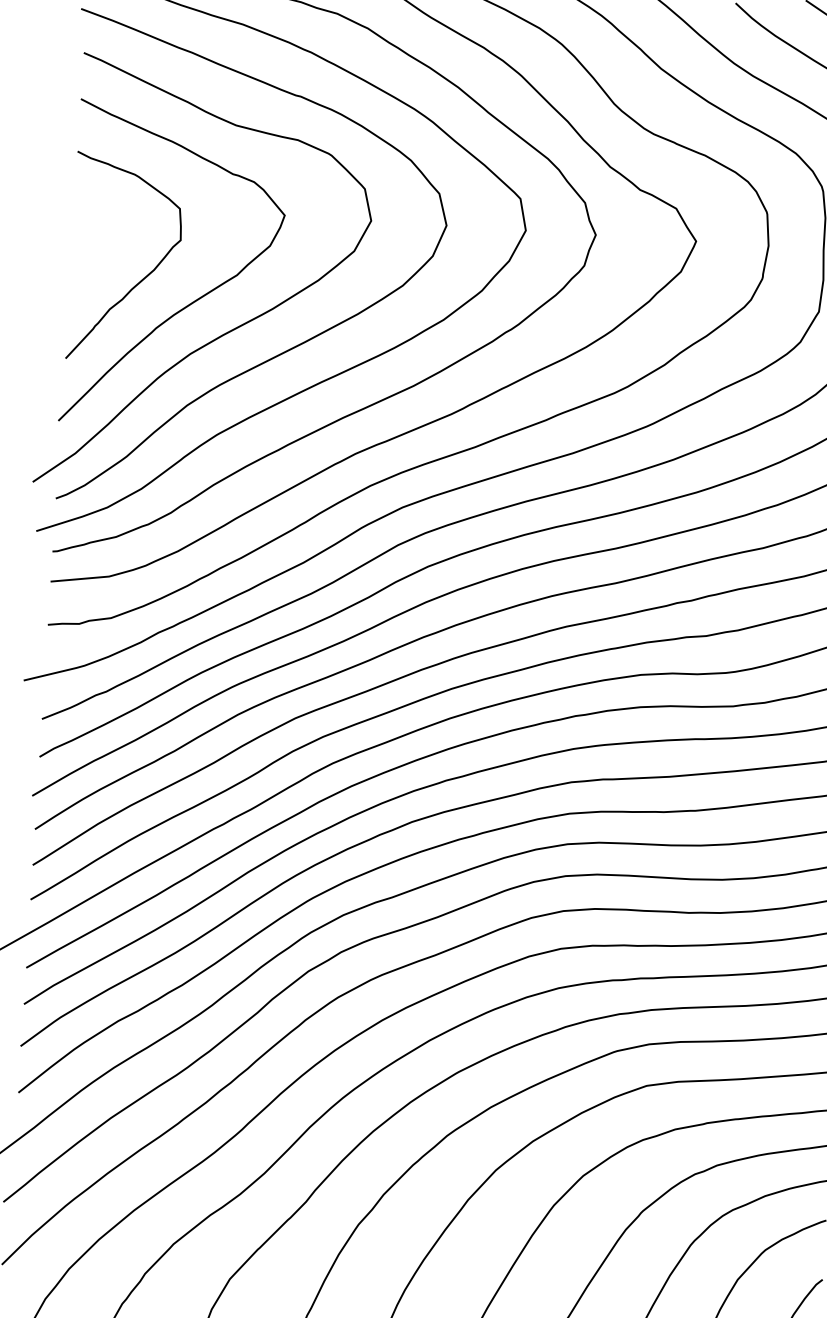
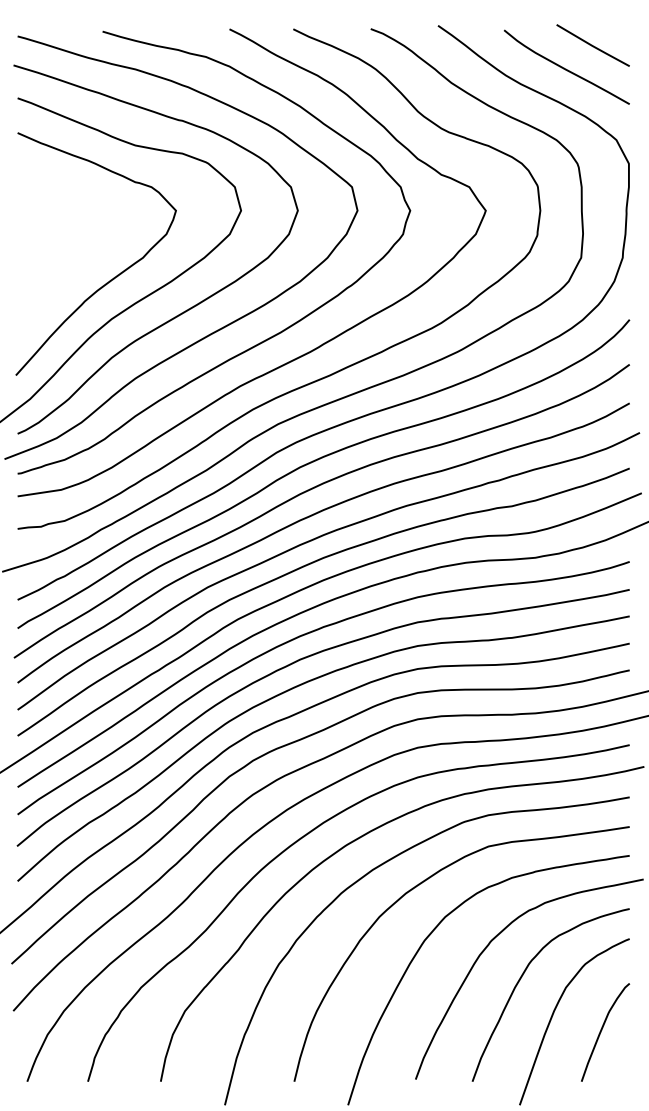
curve: (144, 276) -> (73, 263), removed

